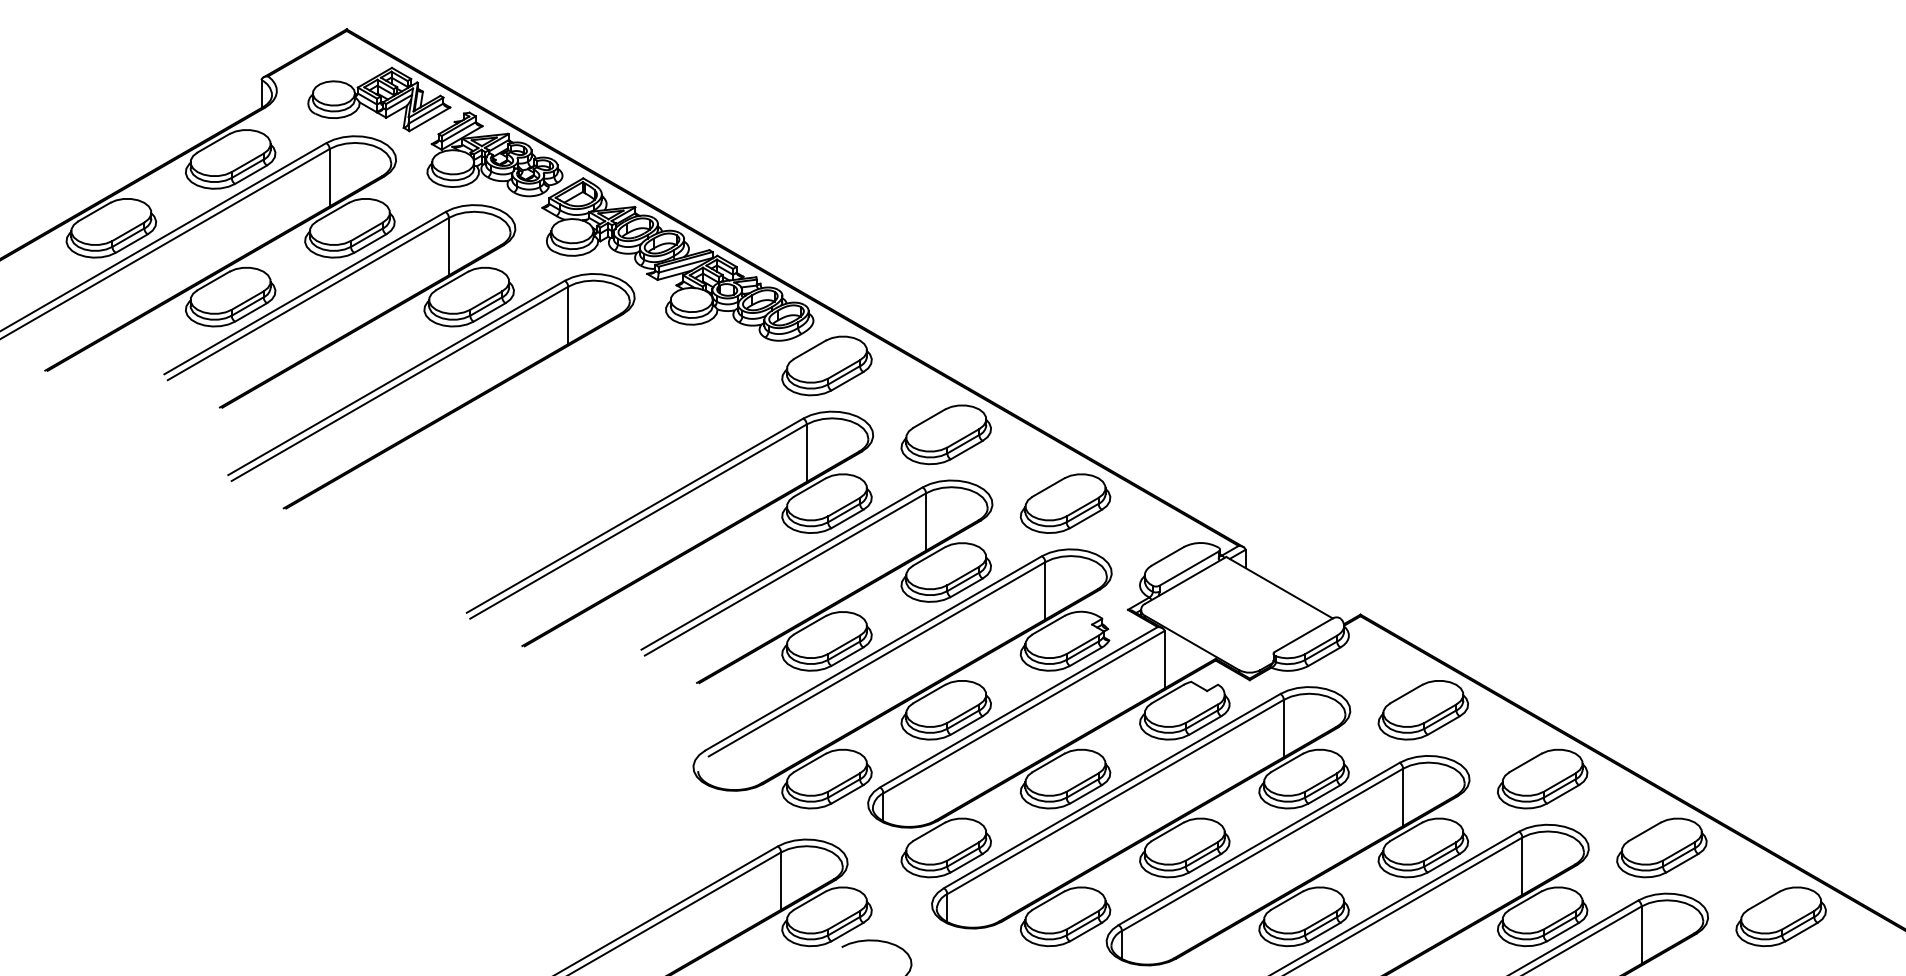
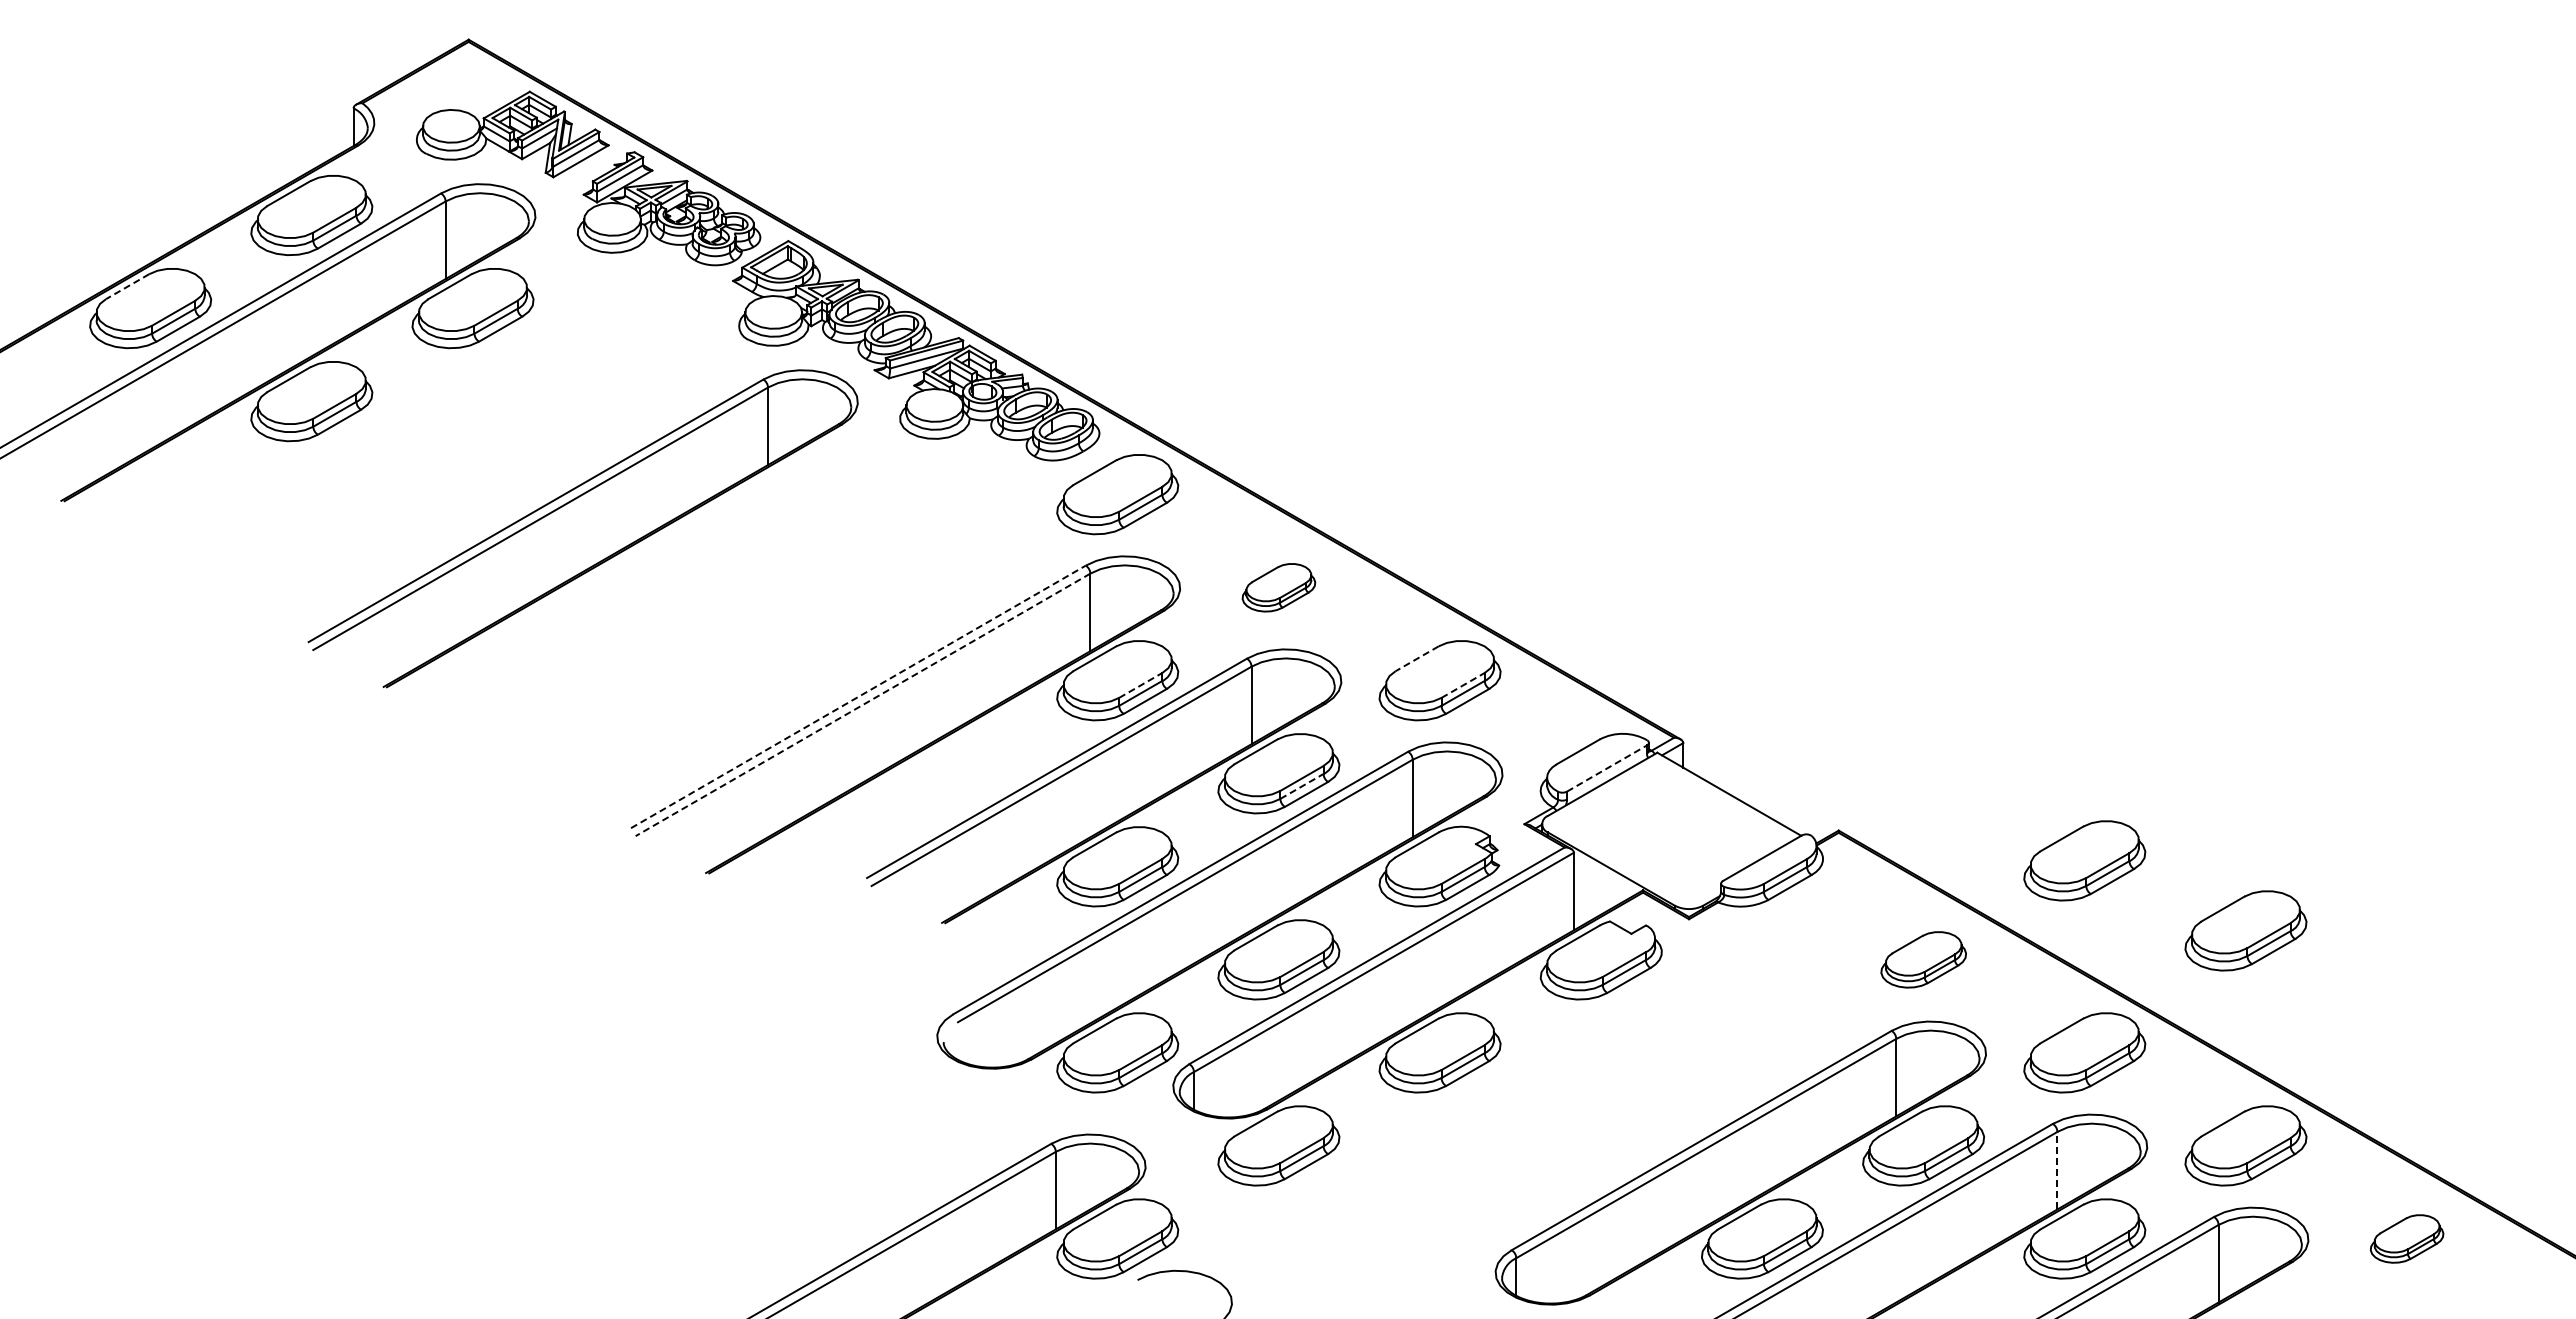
line: (94, 211) -> (127, 286), solid -> dashed
part: (330, 287) -> (446, 388), removed
part: (945, 434) -> (1278, 587), size x0.6
line: (1048, 487) -> (1417, 658), solid -> dashed
line: (843, 507) -> (1140, 685), solid -> dashed
line: (1082, 507) -> (1463, 685), solid -> dashed
line: (635, 515) -> (858, 696), solid -> dashed
line: (638, 521) -> (863, 704), solid -> dashed
line: (1189, 568) -> (1607, 768), solid -> dashed
line: (962, 581) -> (1301, 786), solid -> dashed
part: (1542, 636) -> (2084, 860), added
part: (1661, 688) -> (2245, 930), added
part: (1423, 710) -> (1923, 959), size x0.7
part: (1140, 816) -> (1541, 1103), removed
line: (1522, 866) -> (2057, 1170), solid -> dashed
part: (1780, 916) -> (2406, 1238), size x0.6

